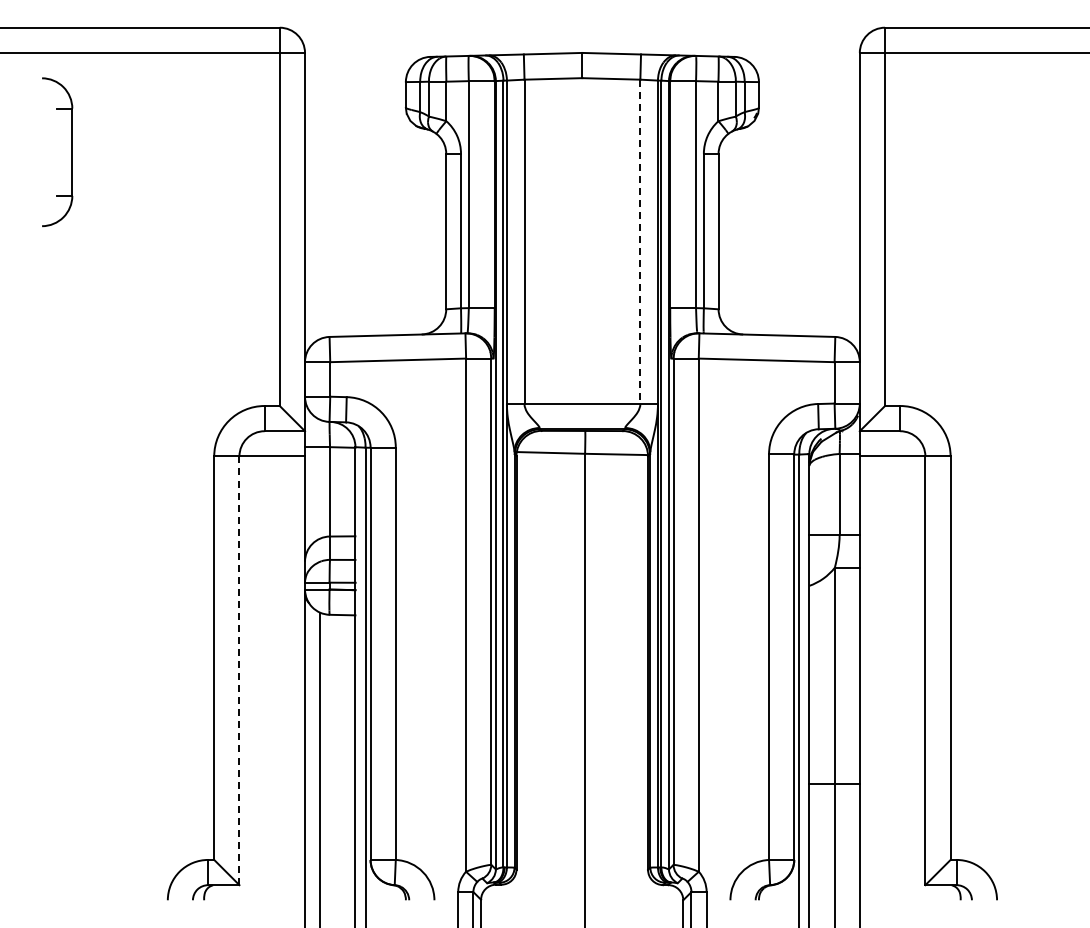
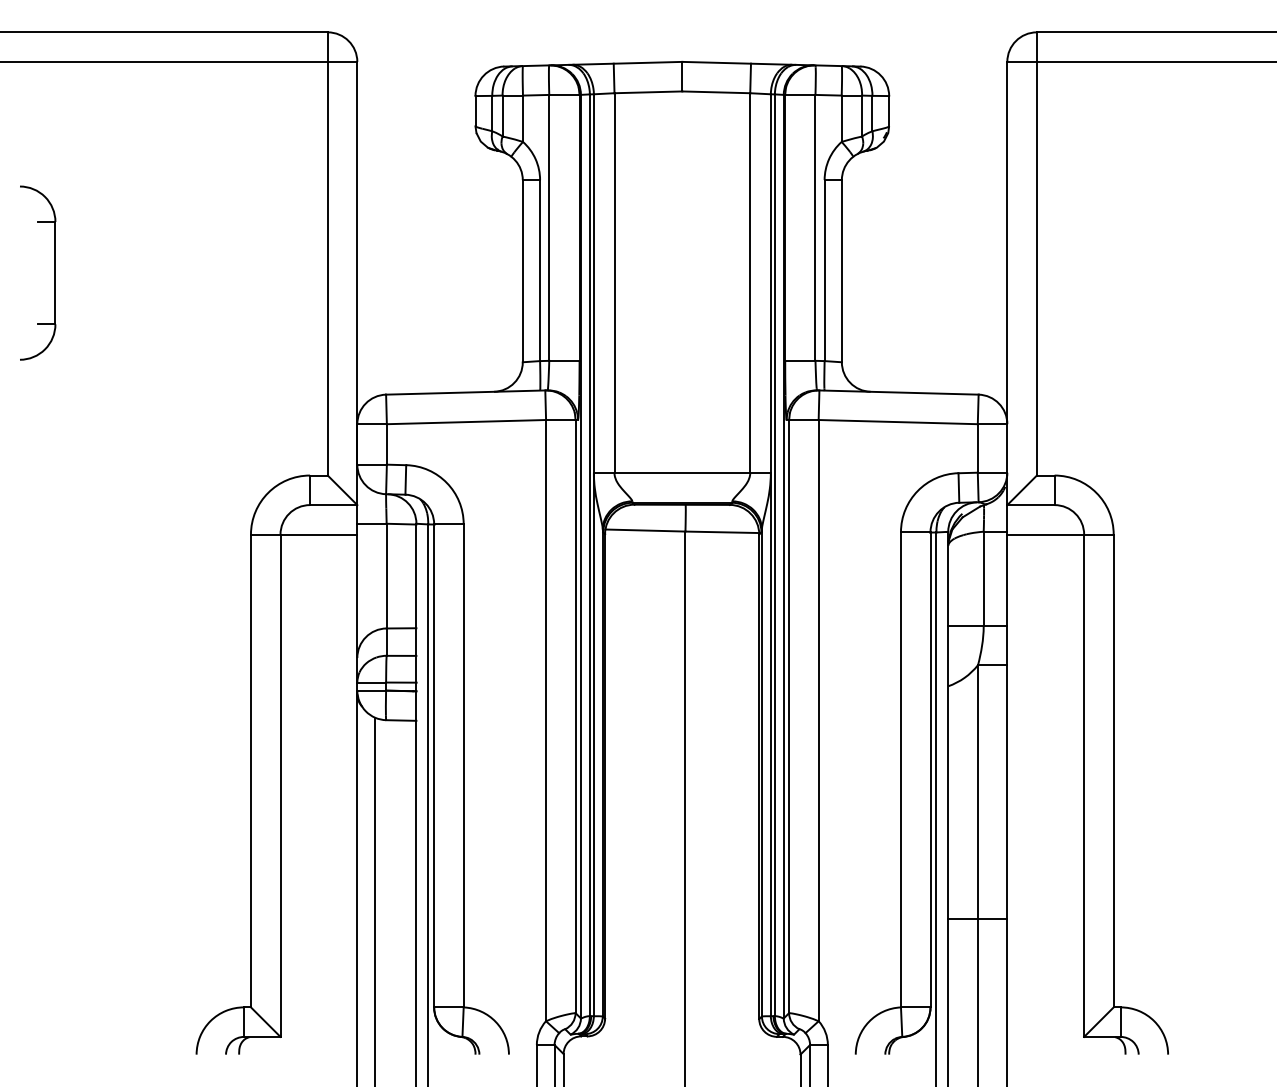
part: (71, 152) -> (54, 273), moved
line: (640, 242) -> (750, 283), dashed -> solid
line: (239, 671) -> (280, 786), dashed -> solid

